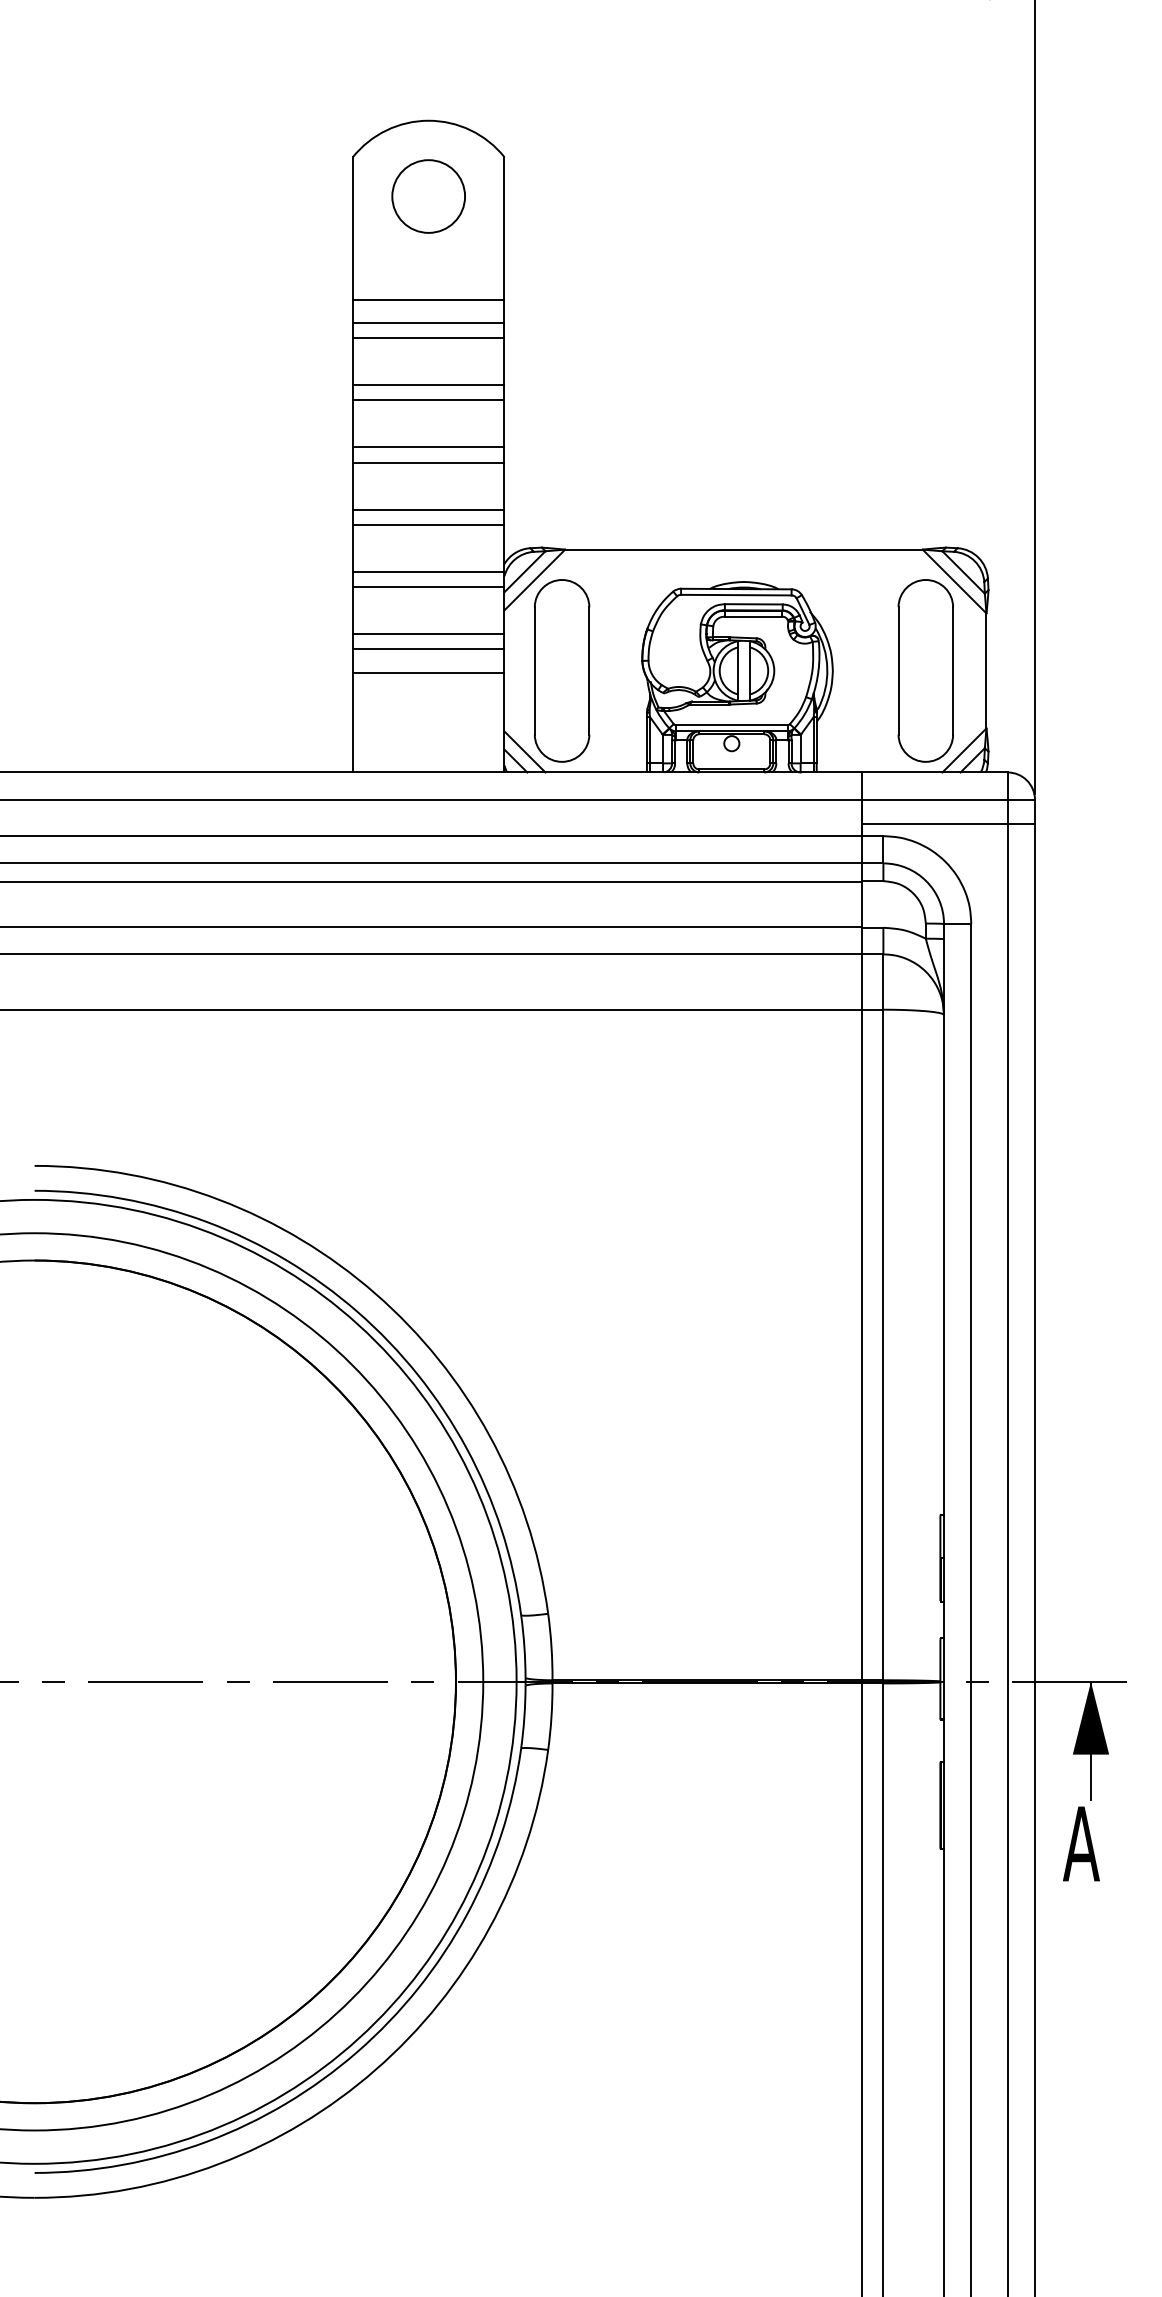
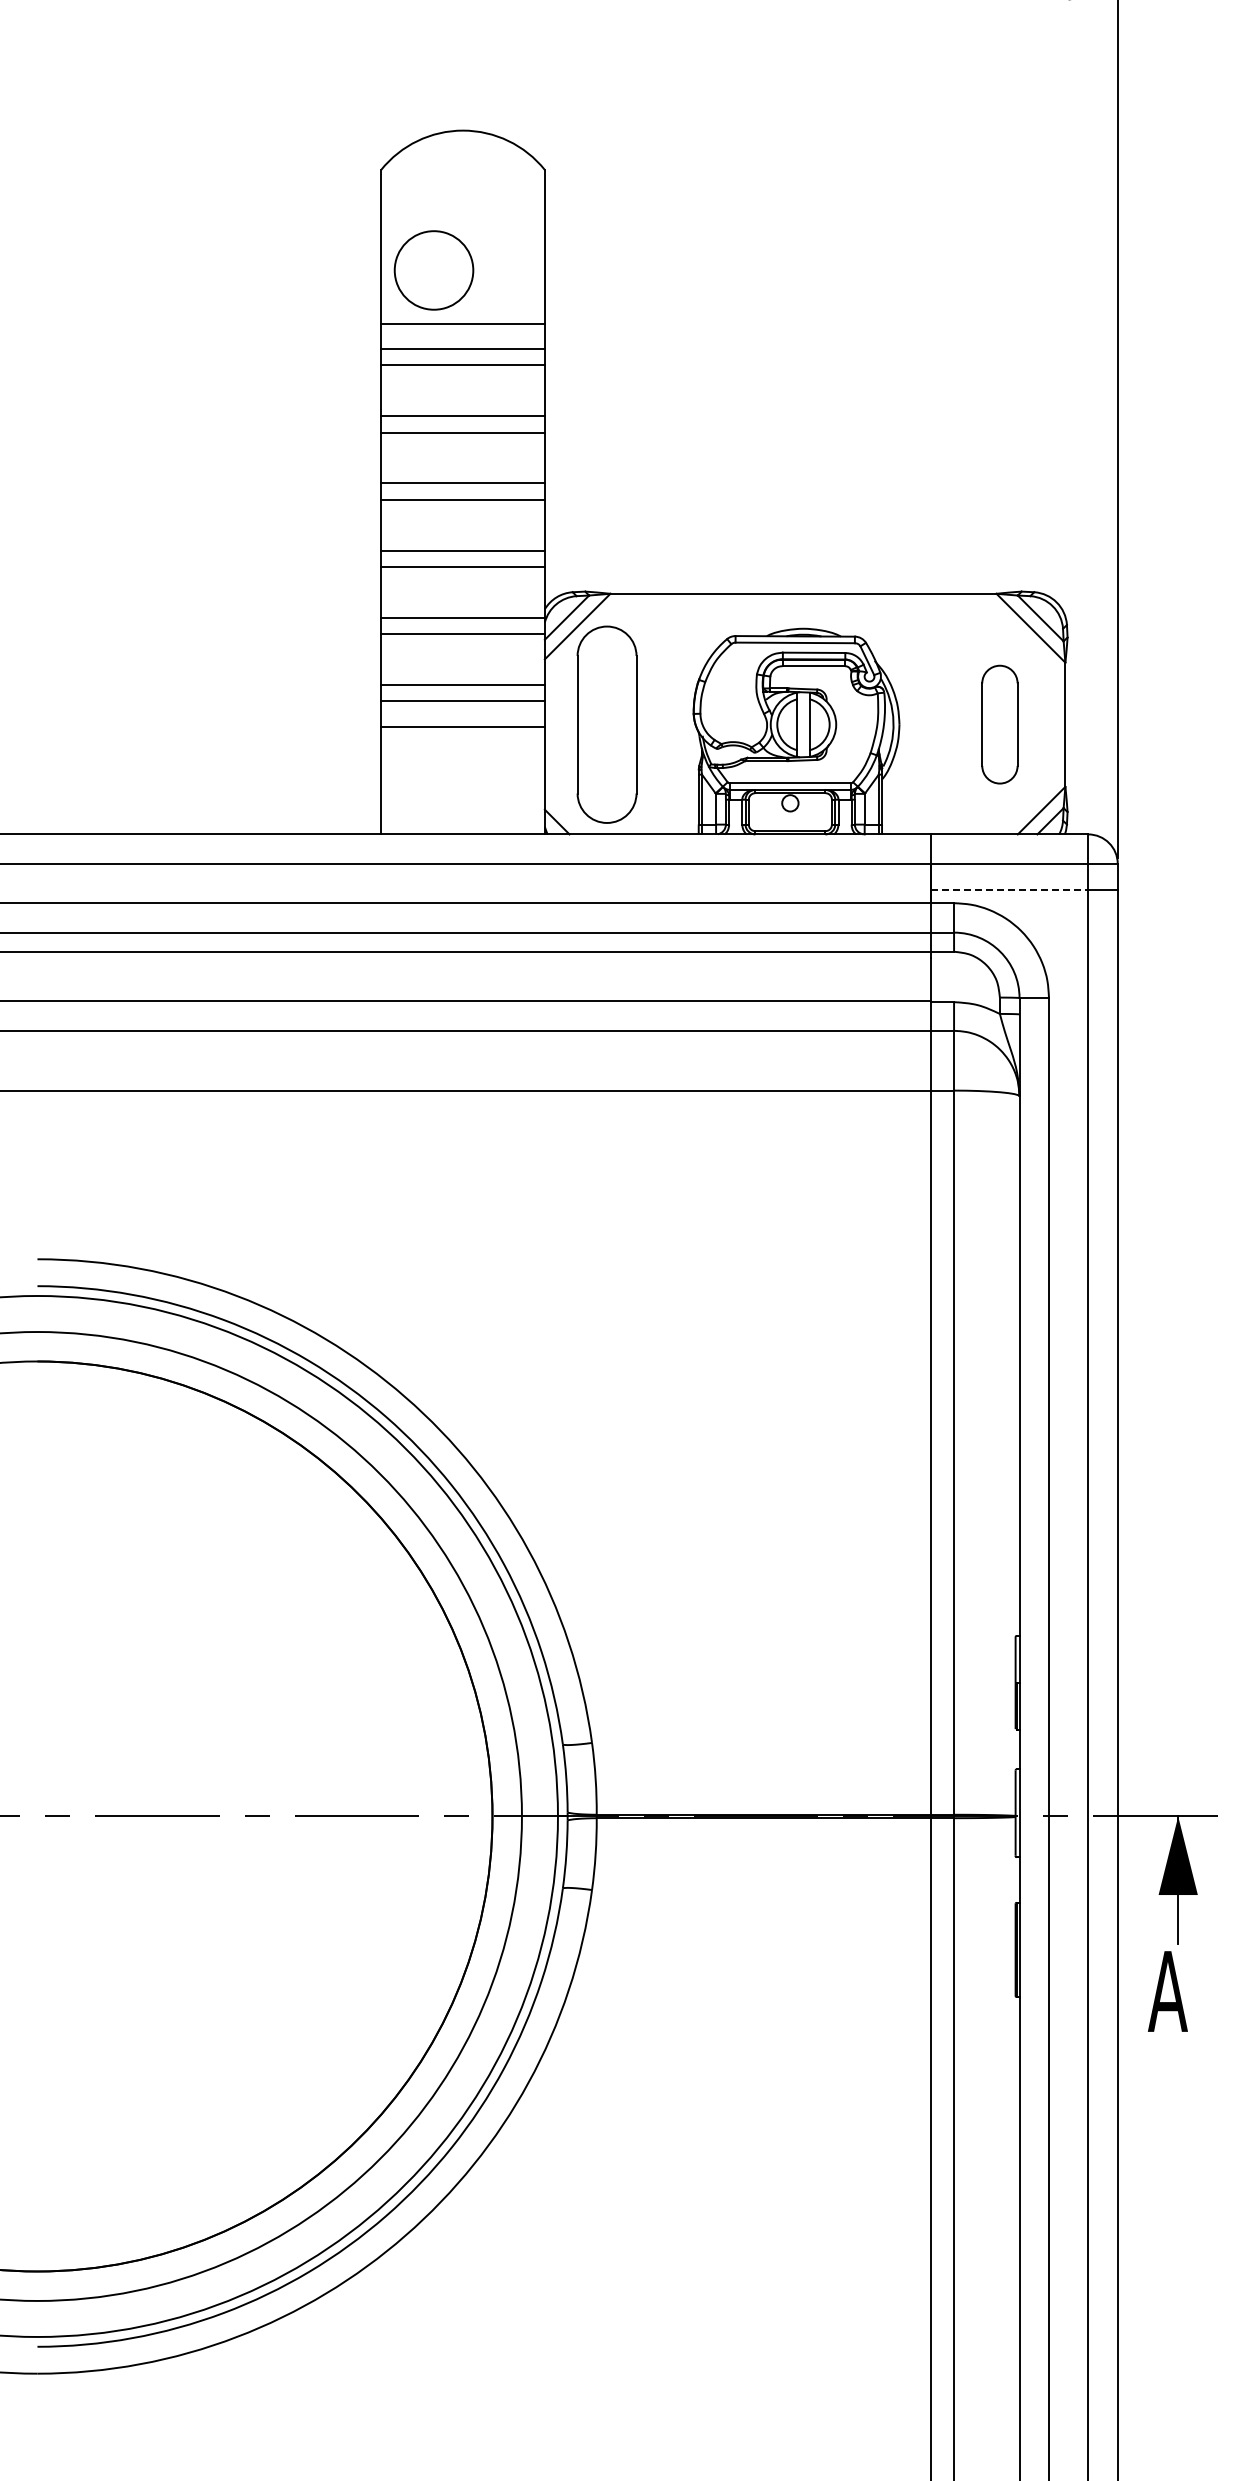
circle: (428, 196) -> (433, 270), moved
part: (925, 670) -> (999, 724), size x0.6
line: (524, 752) -> (566, 812), removed
line: (934, 824) -> (1009, 890), solid -> dashed

